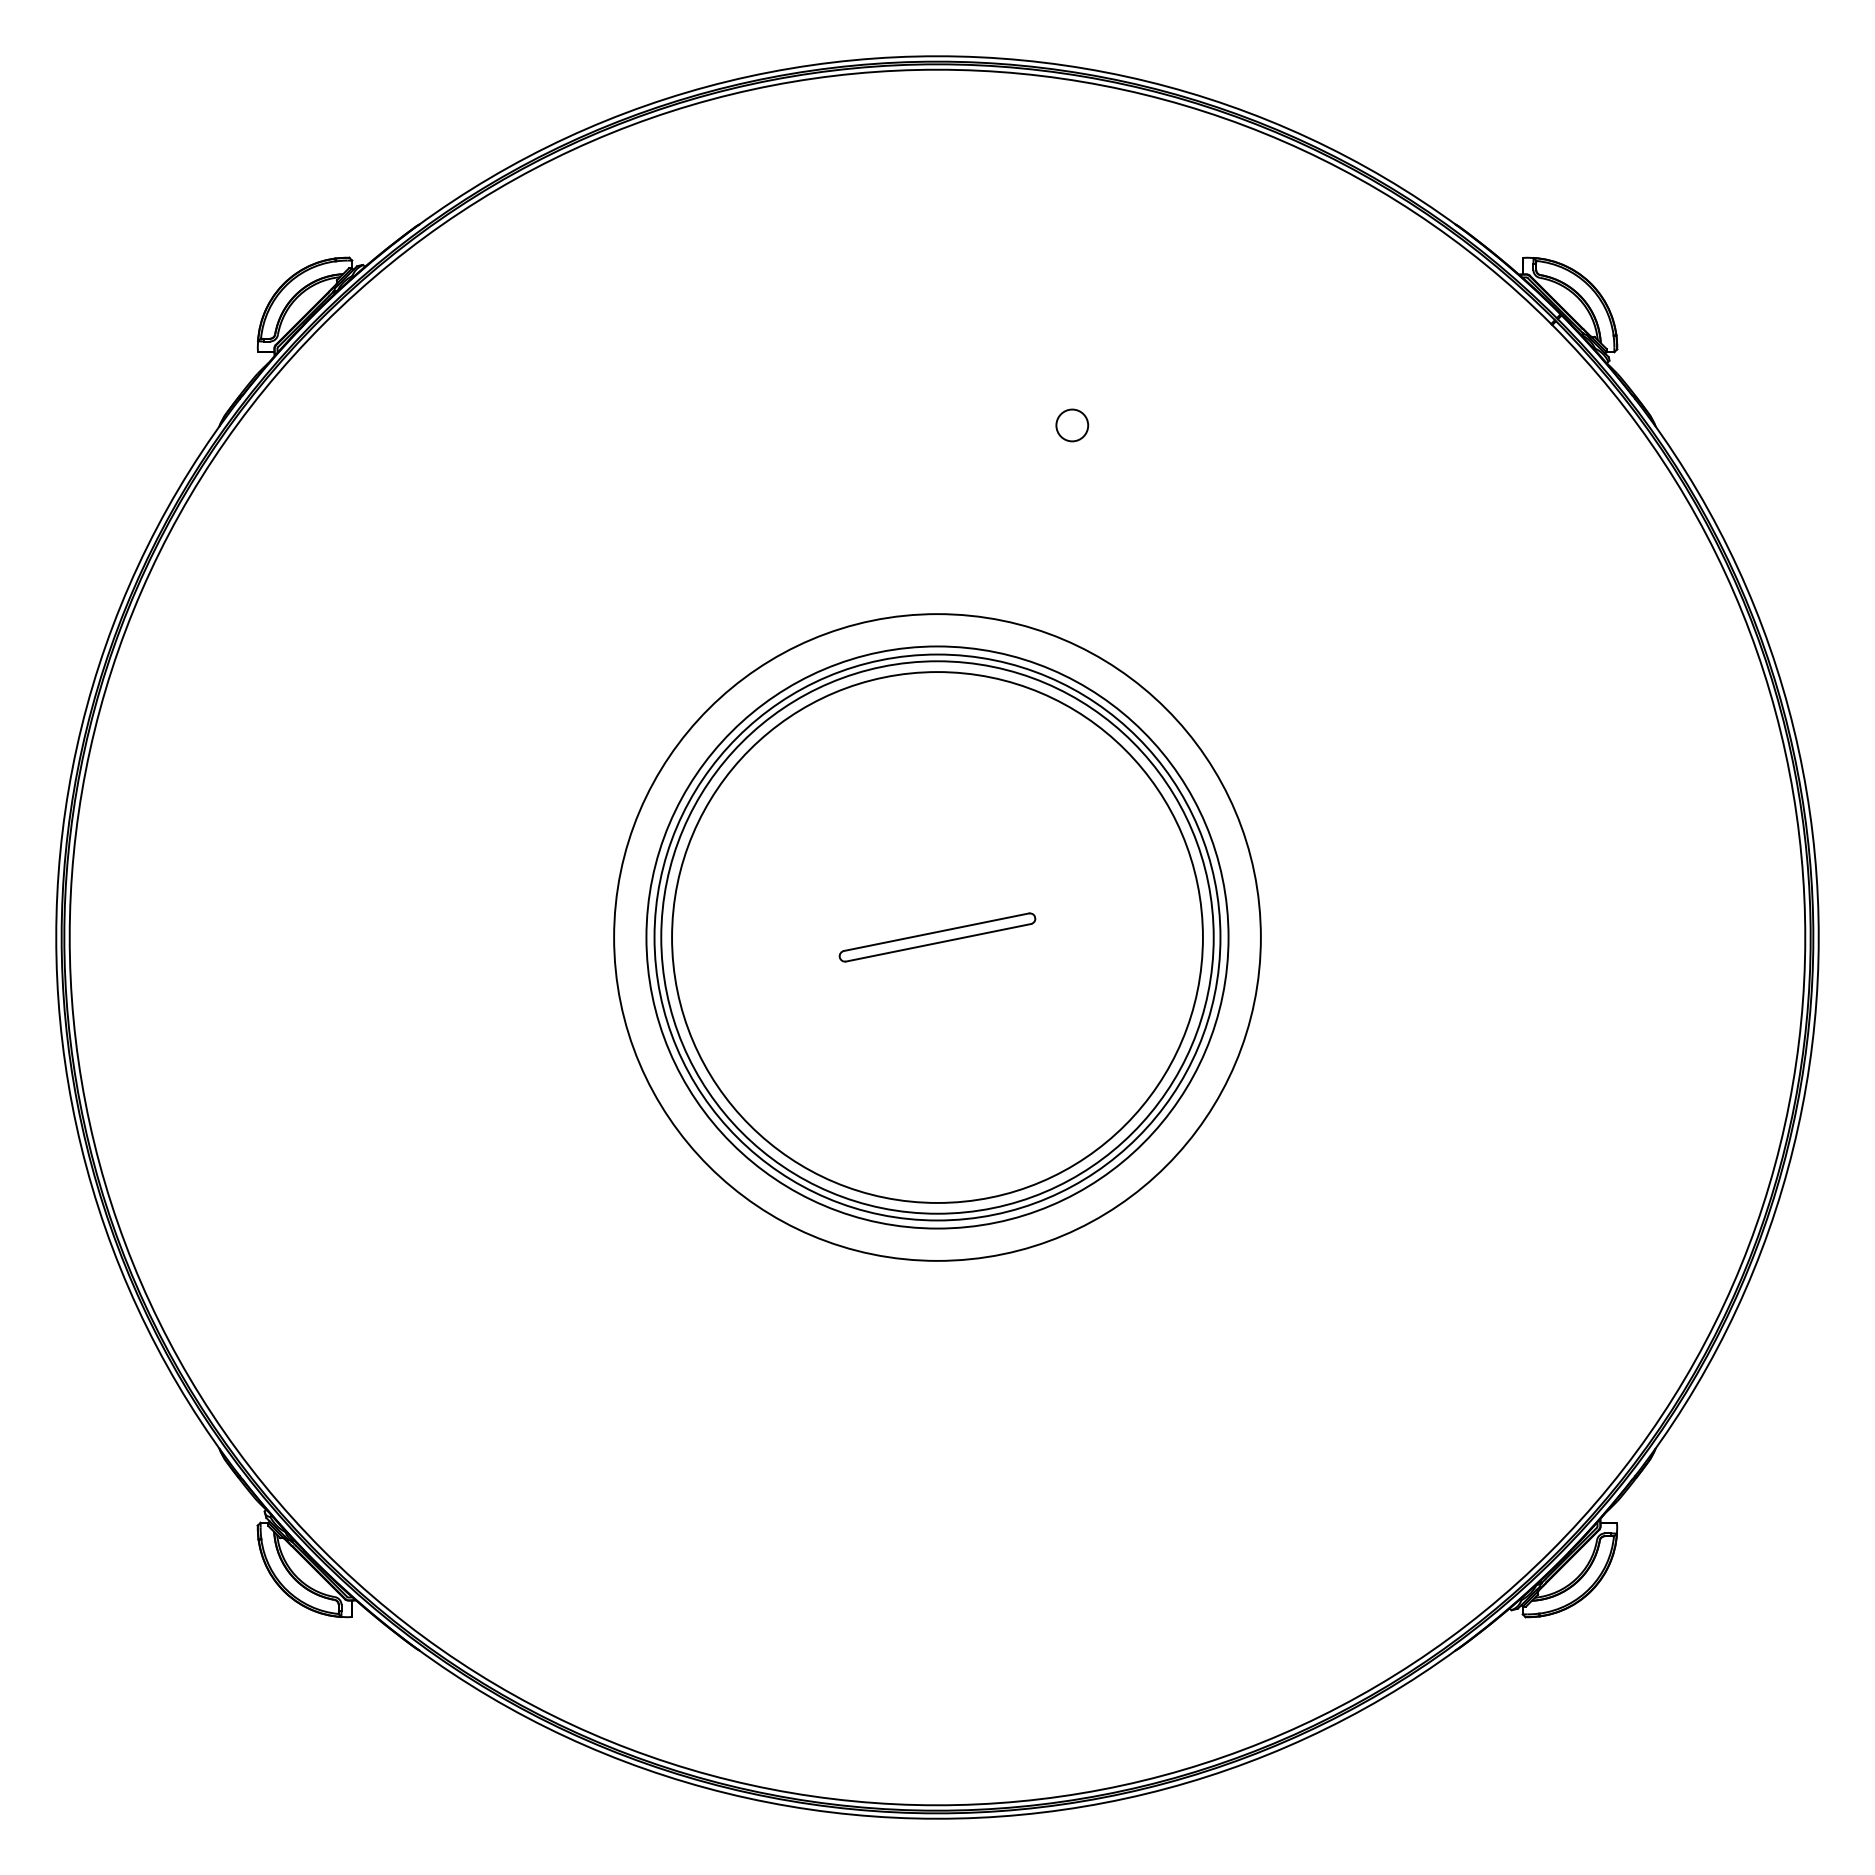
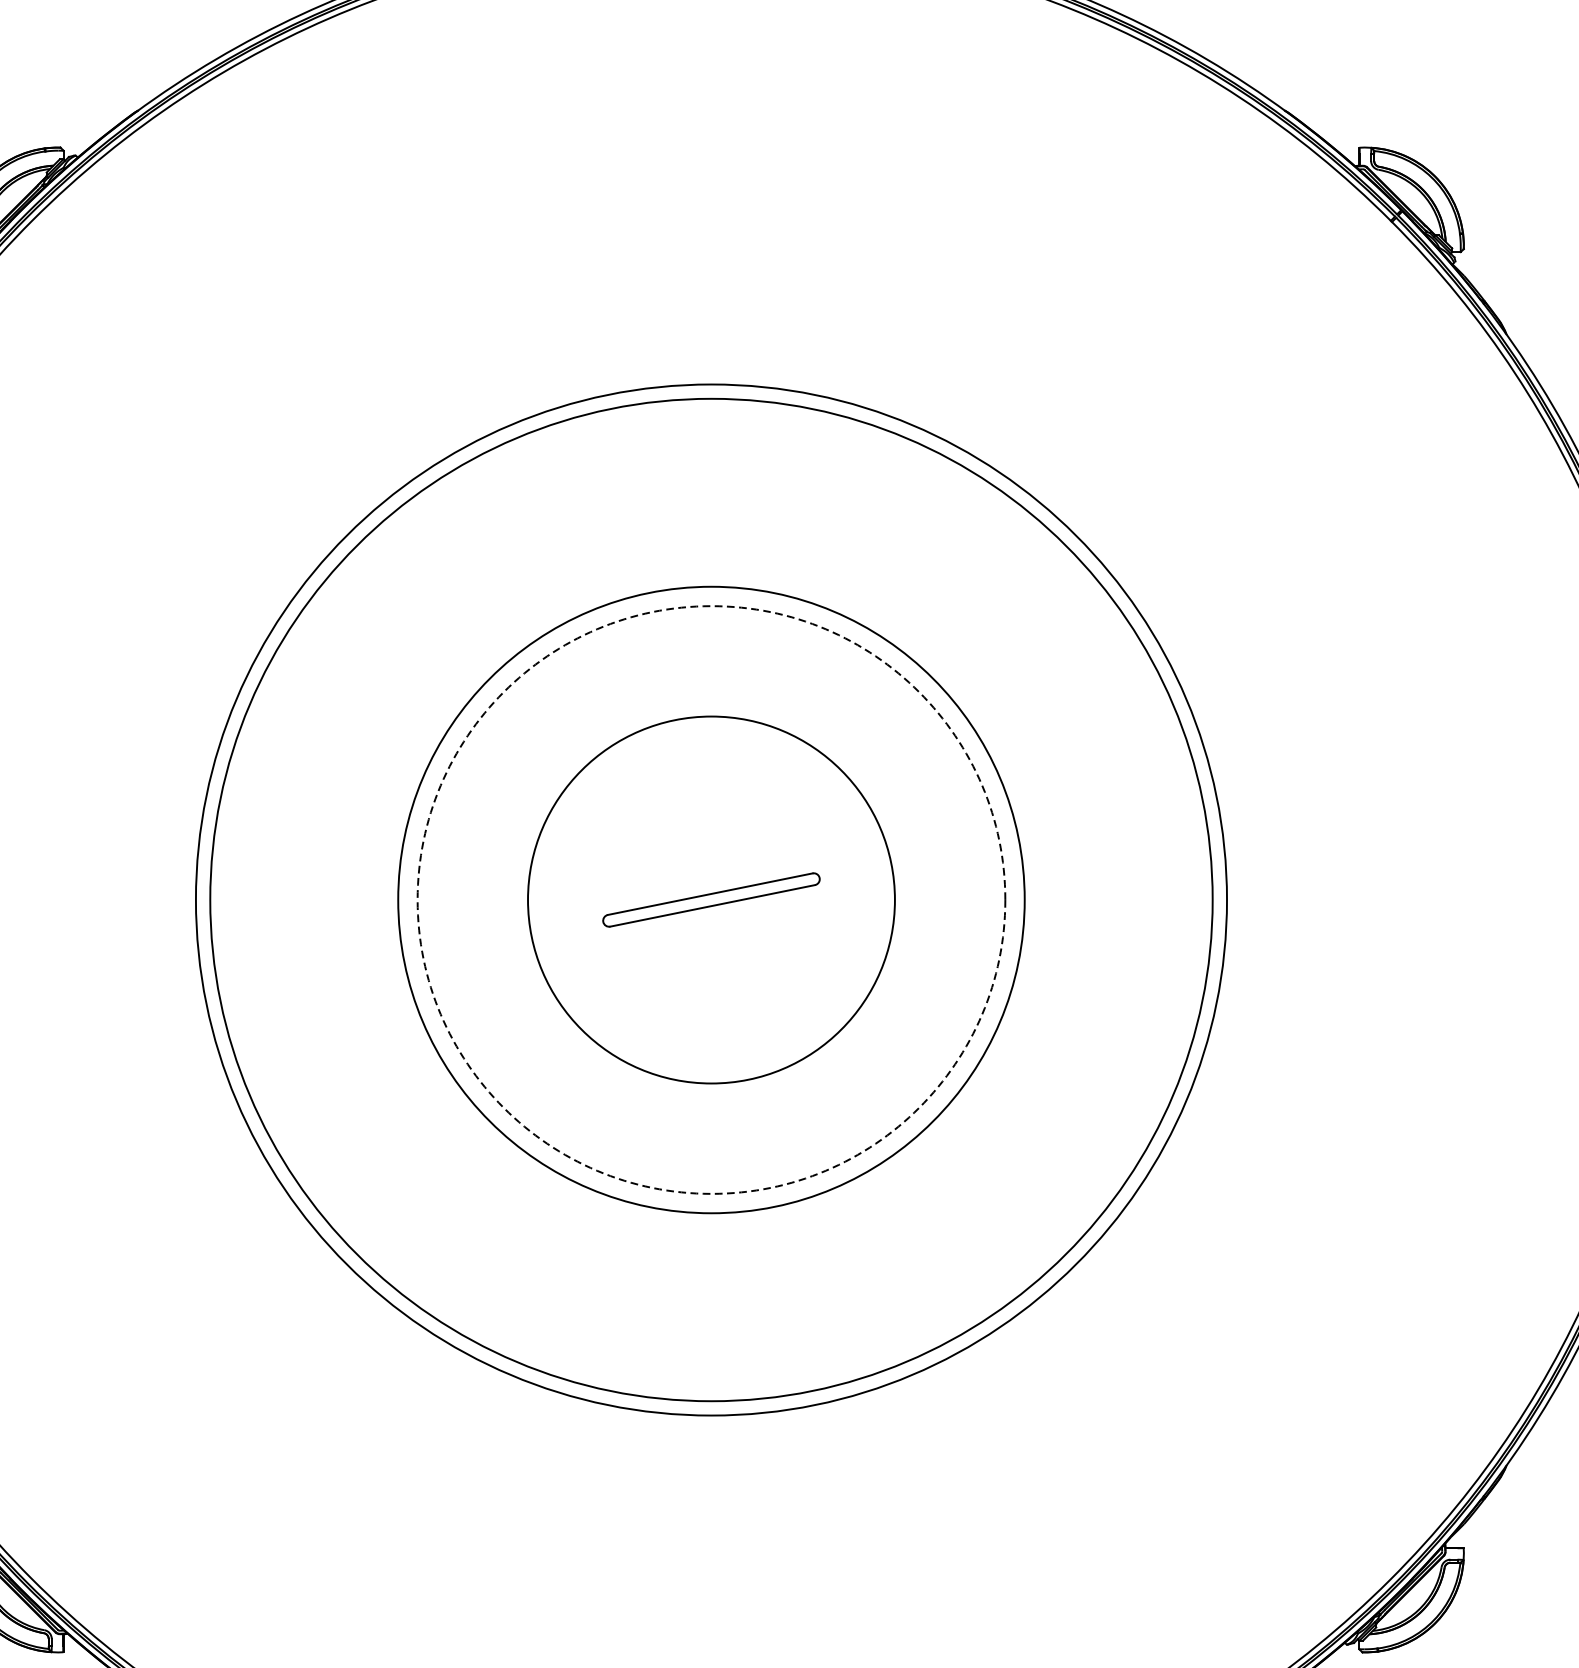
circle: (1072, 425) -> (860, 333), removed
circle: (937, 937) -> (711, 900), size x0.6
circle: (937, 937) -> (711, 900), size x1.4
circle: (937, 937) -> (711, 900), size x1.6
circle: (937, 937) -> (711, 900), solid -> dashed

